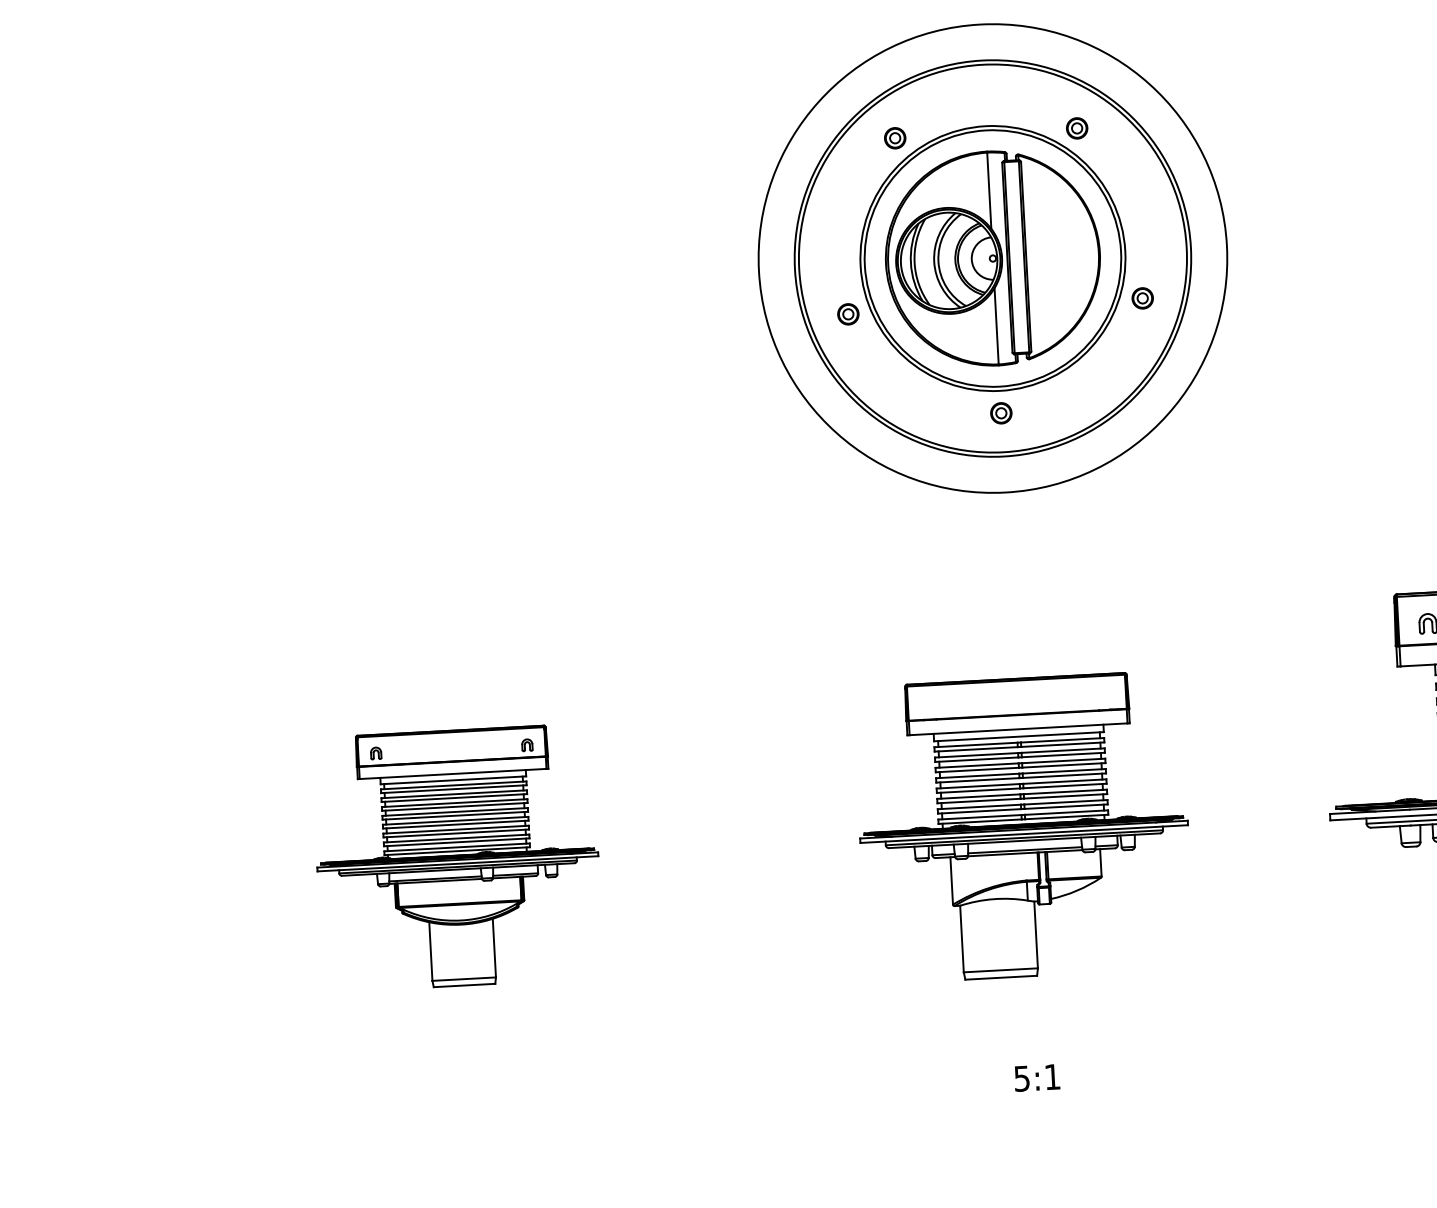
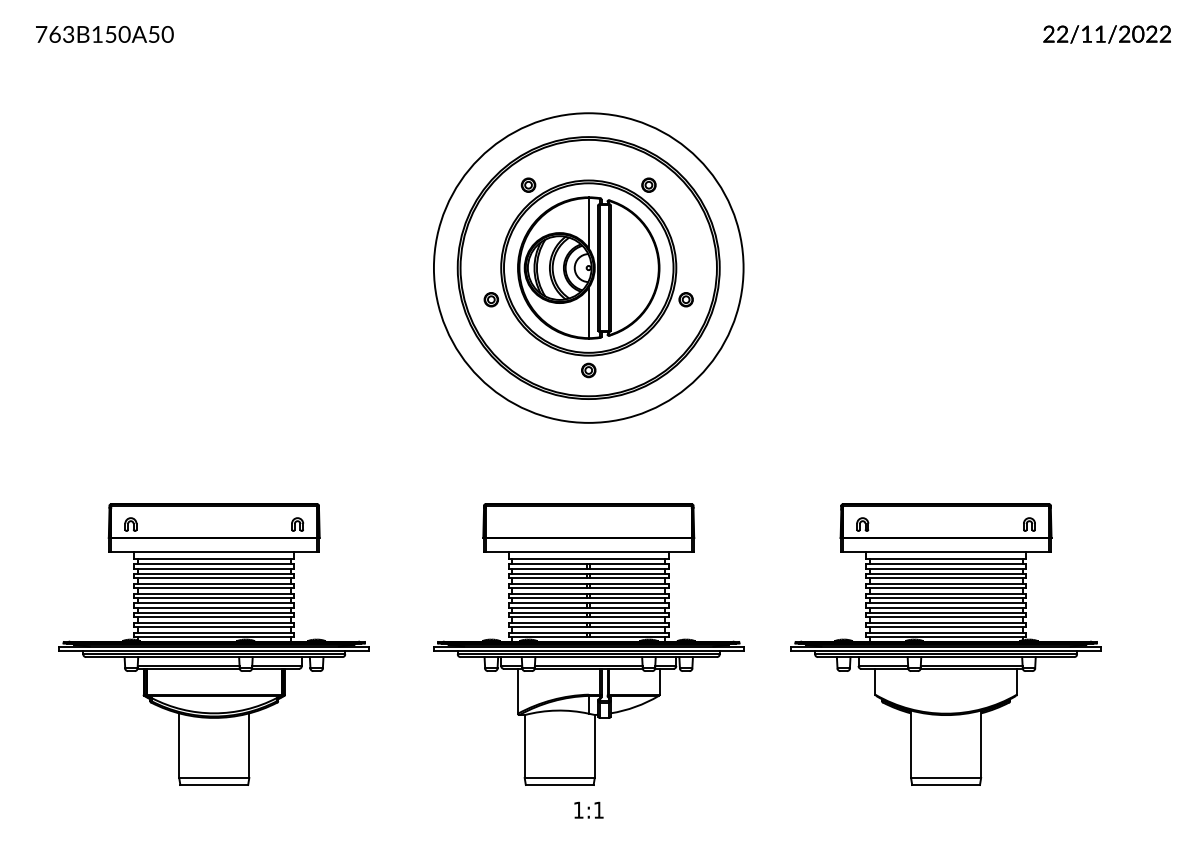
part: (1023, 827) -> (588, 644), size x1.43
part: (456, 858) -> (213, 644), size x1.67
text: (1021, 1077) -> (578, 809), 5:1 -> 1:1

